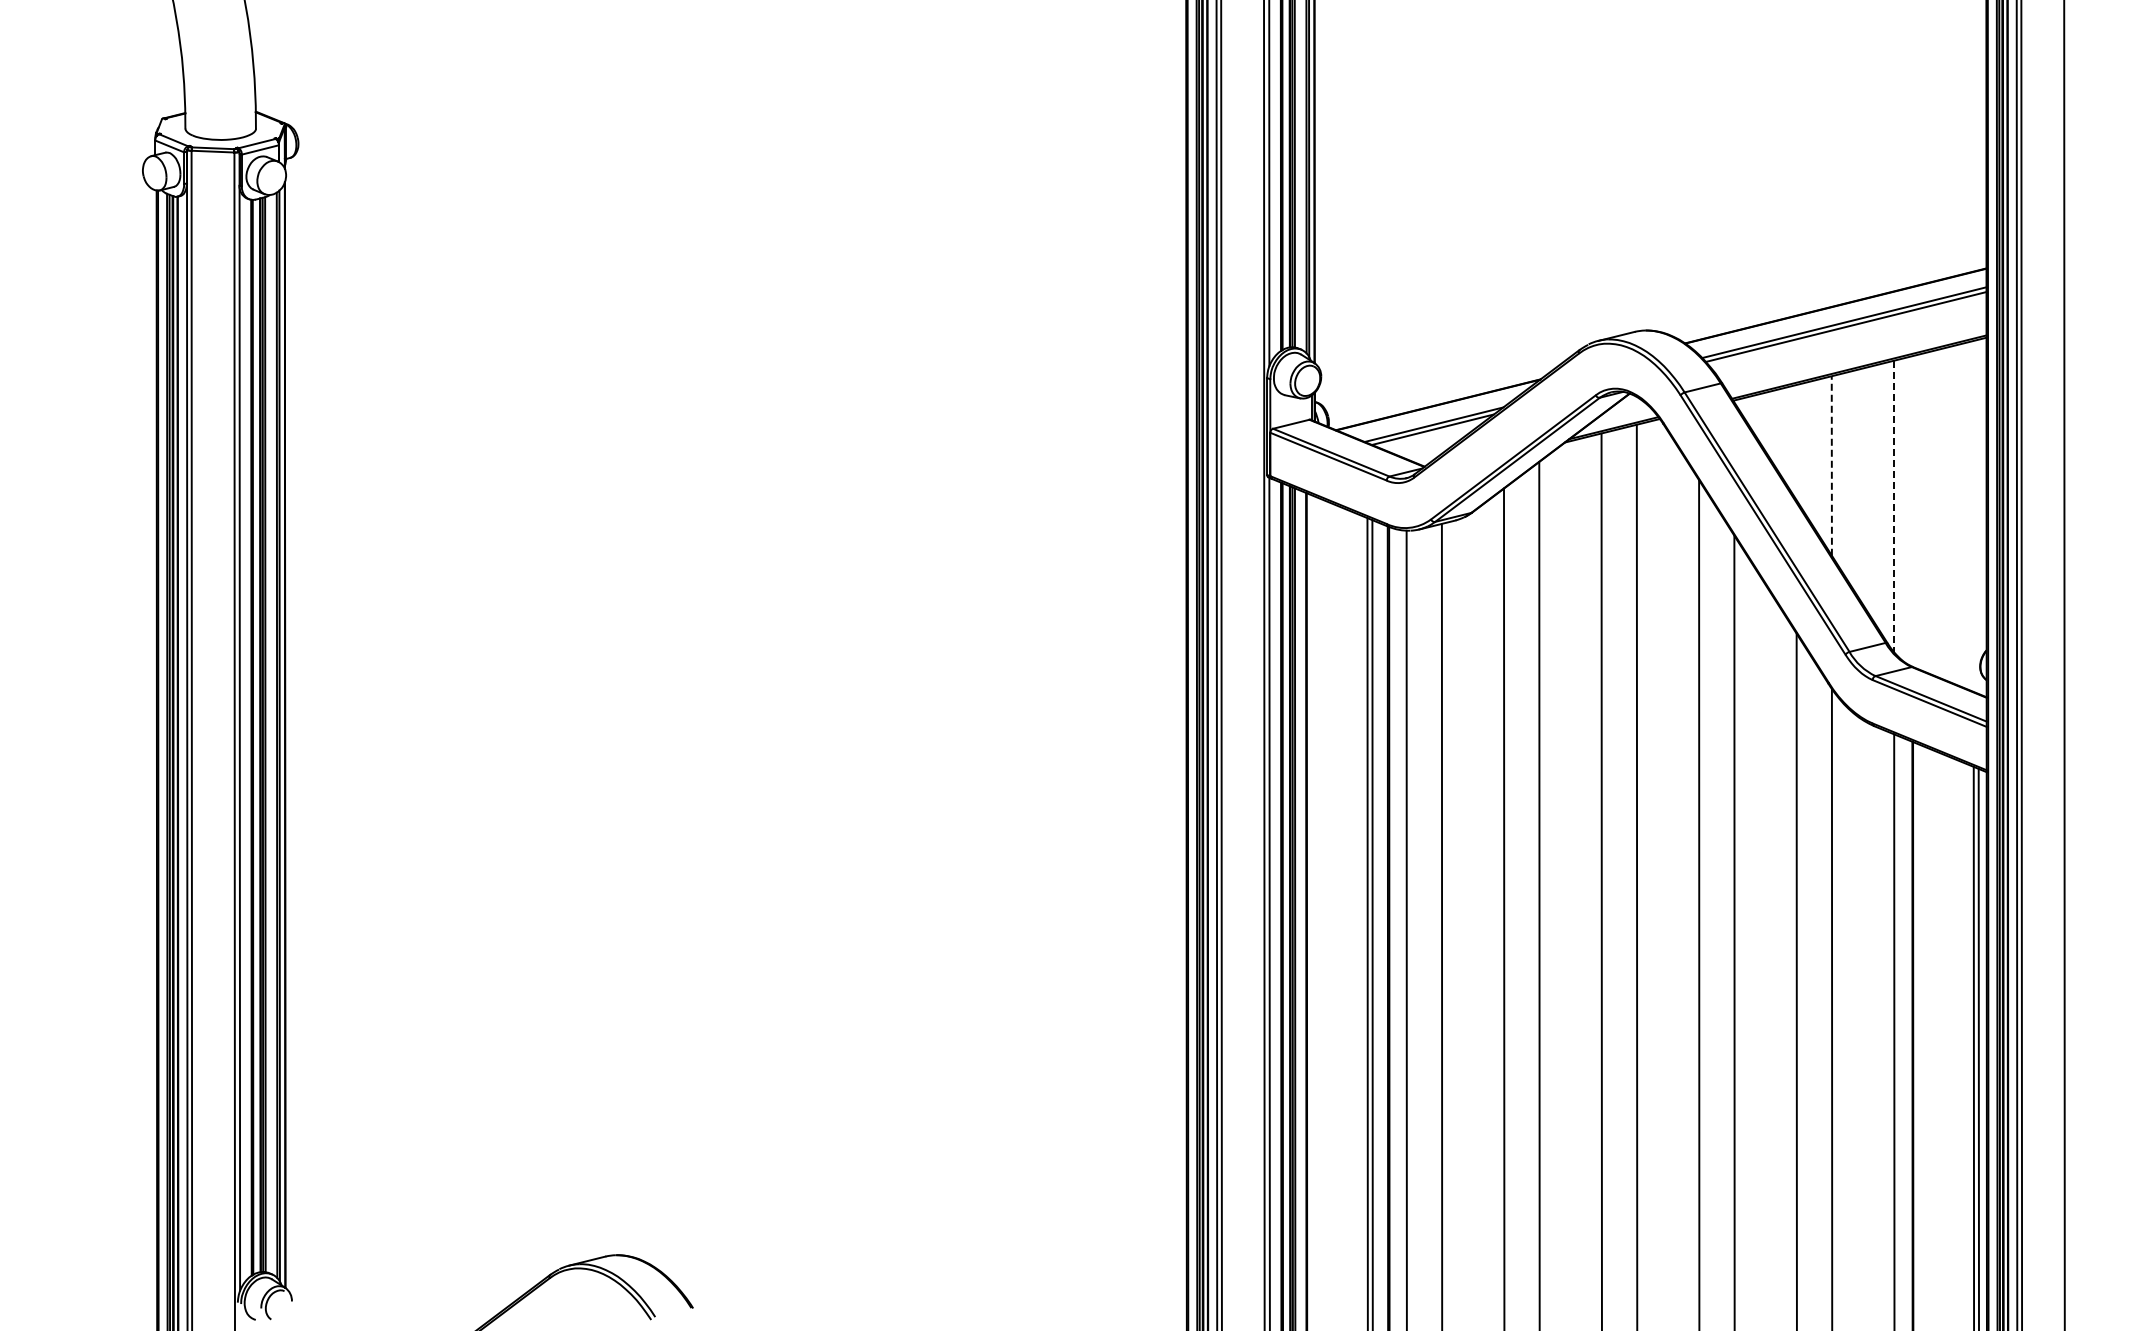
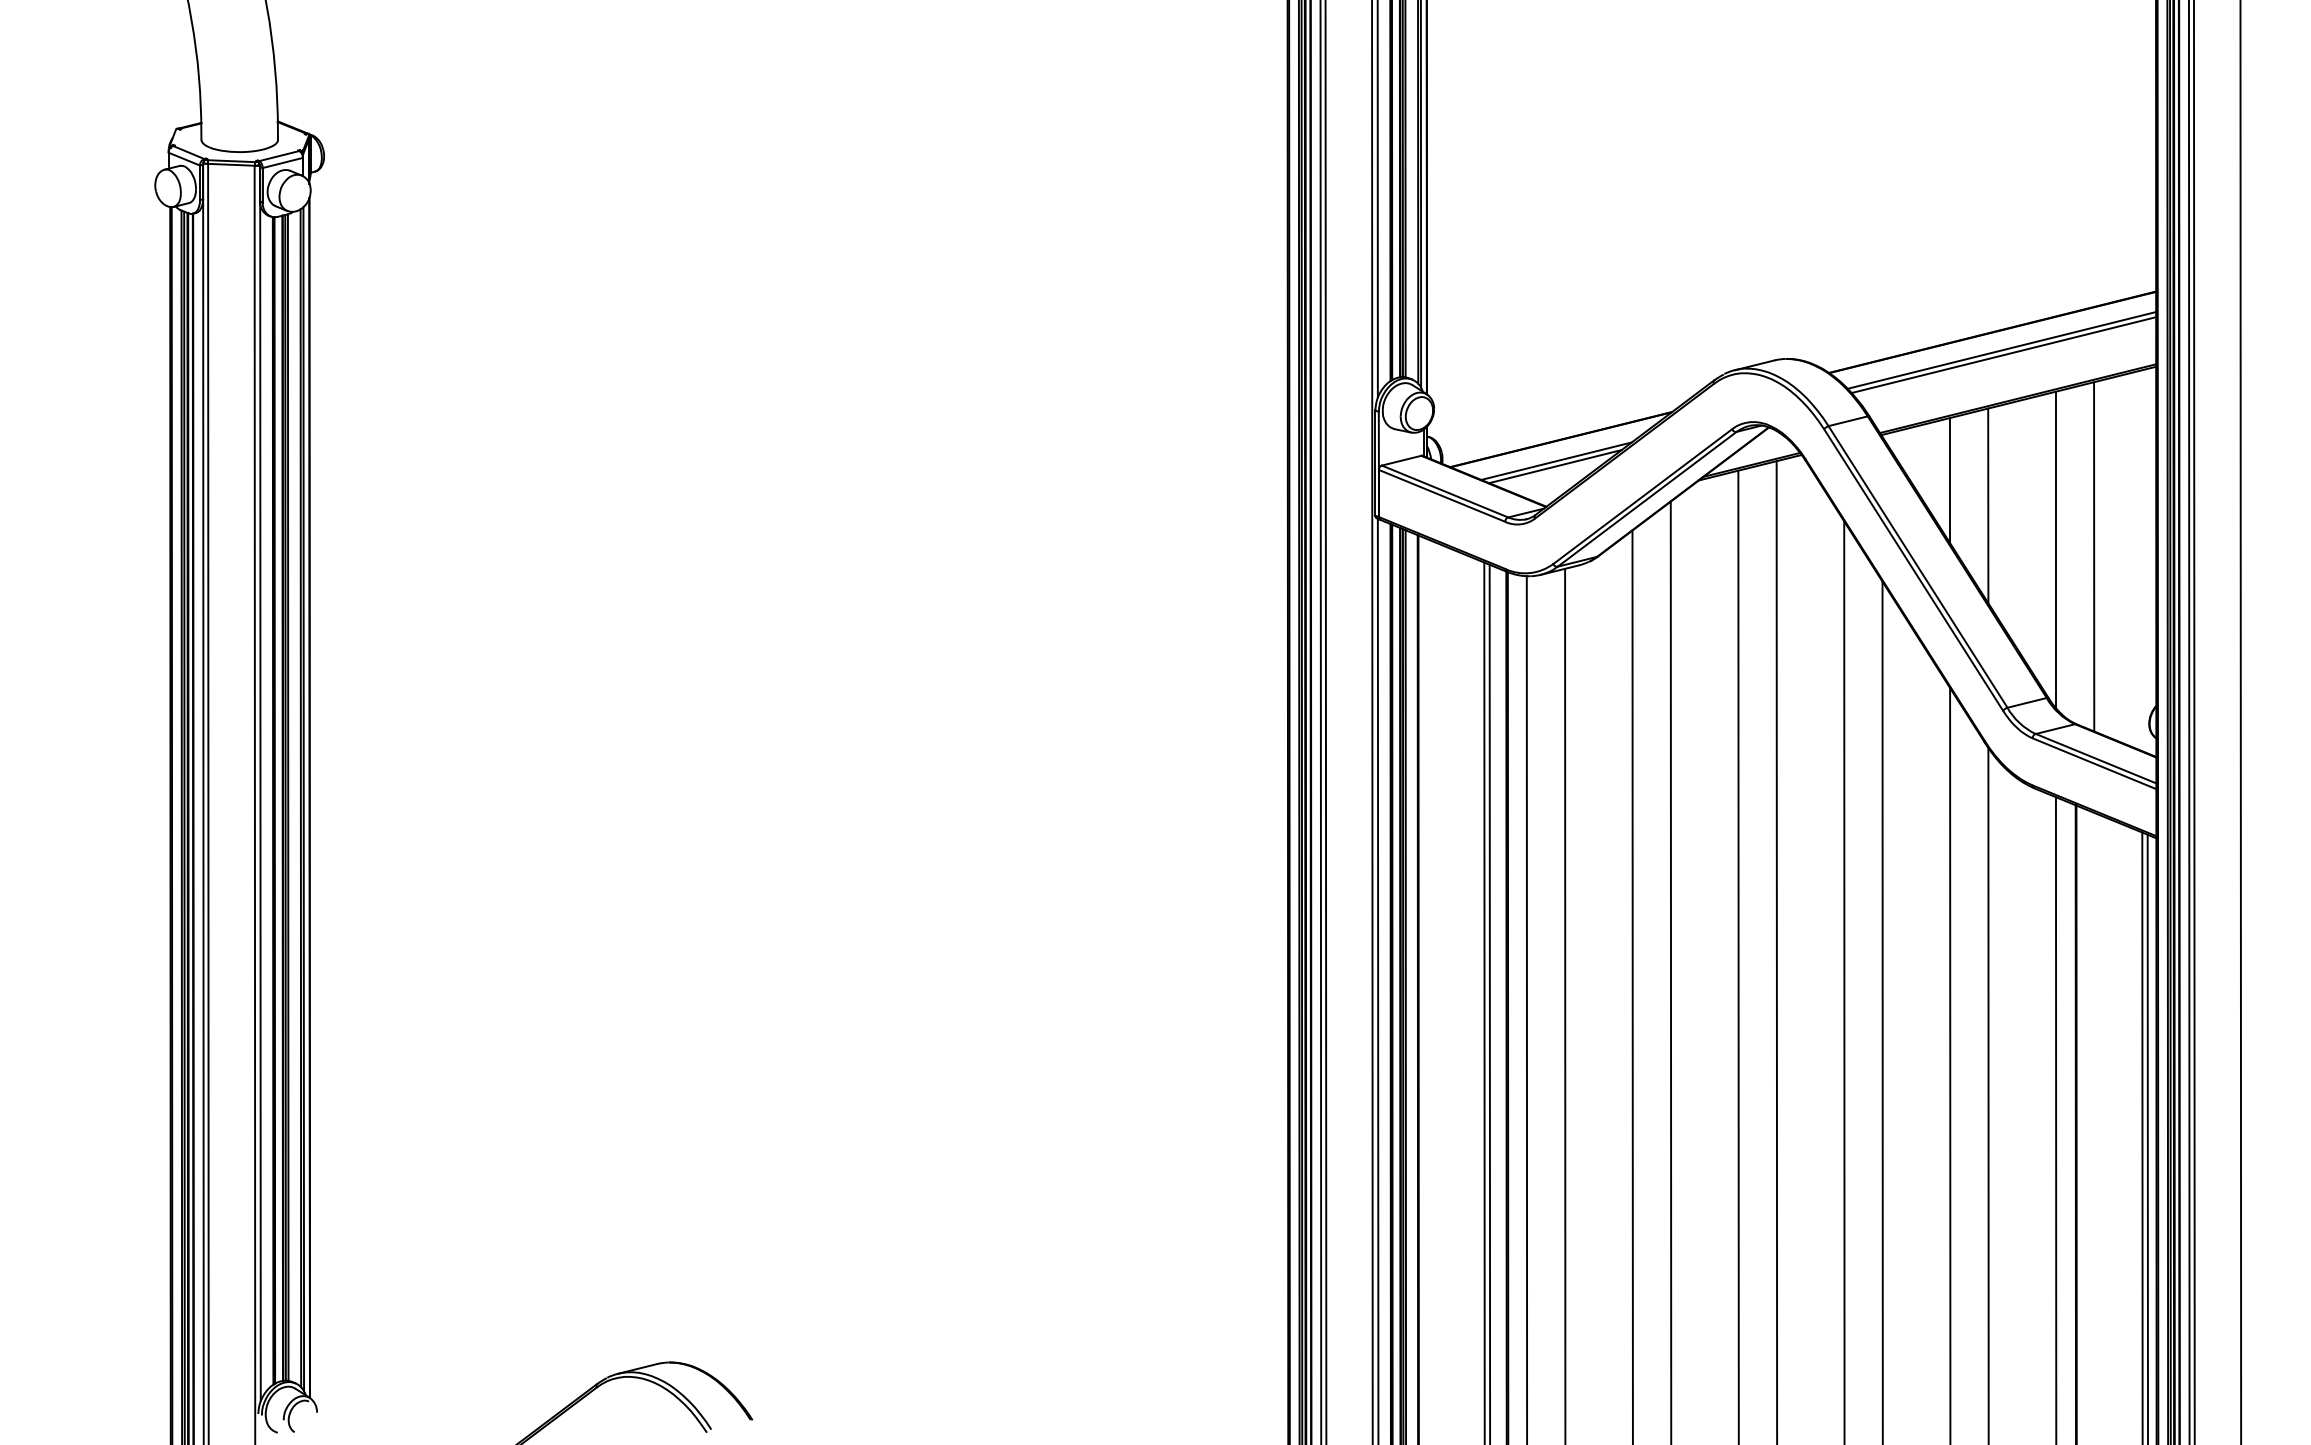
line: (1796, 442) -> (1949, 480), added
line: (1831, 465) -> (1987, 505), dashed -> solid
line: (1894, 506) -> (2056, 549), dashed -> solid
line: (1929, 512) -> (2094, 556), added

